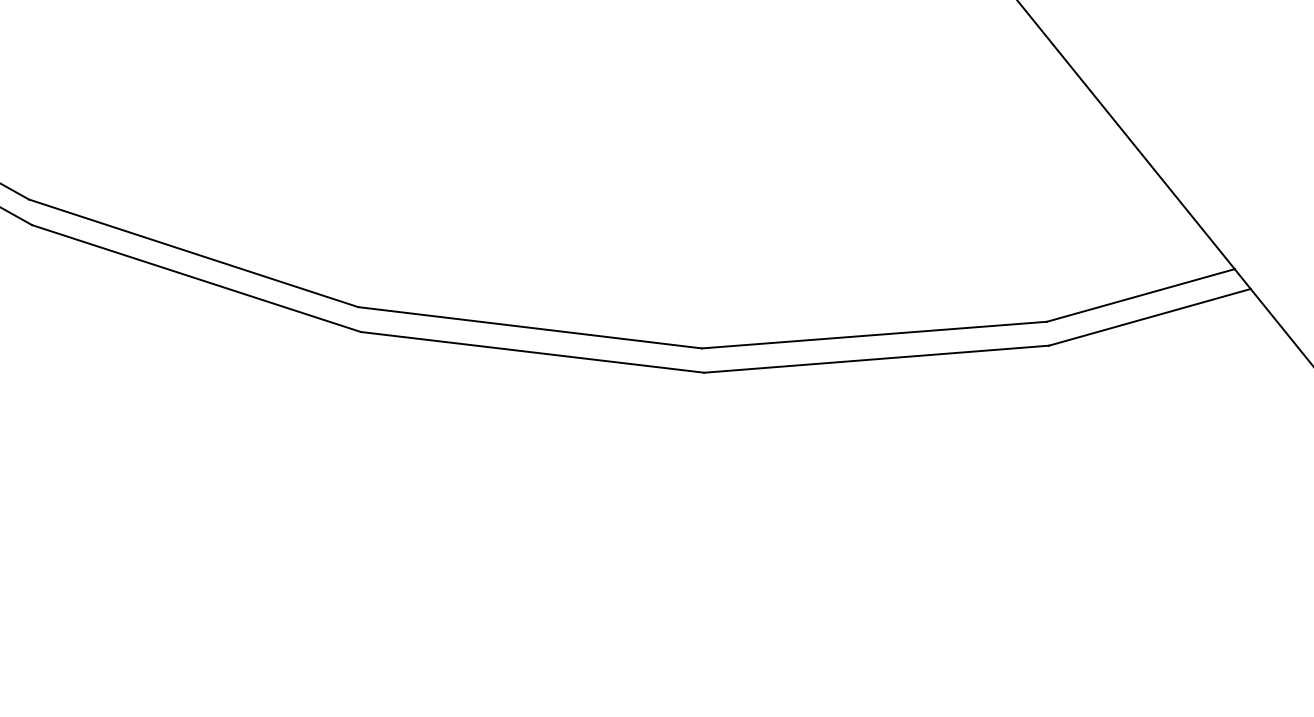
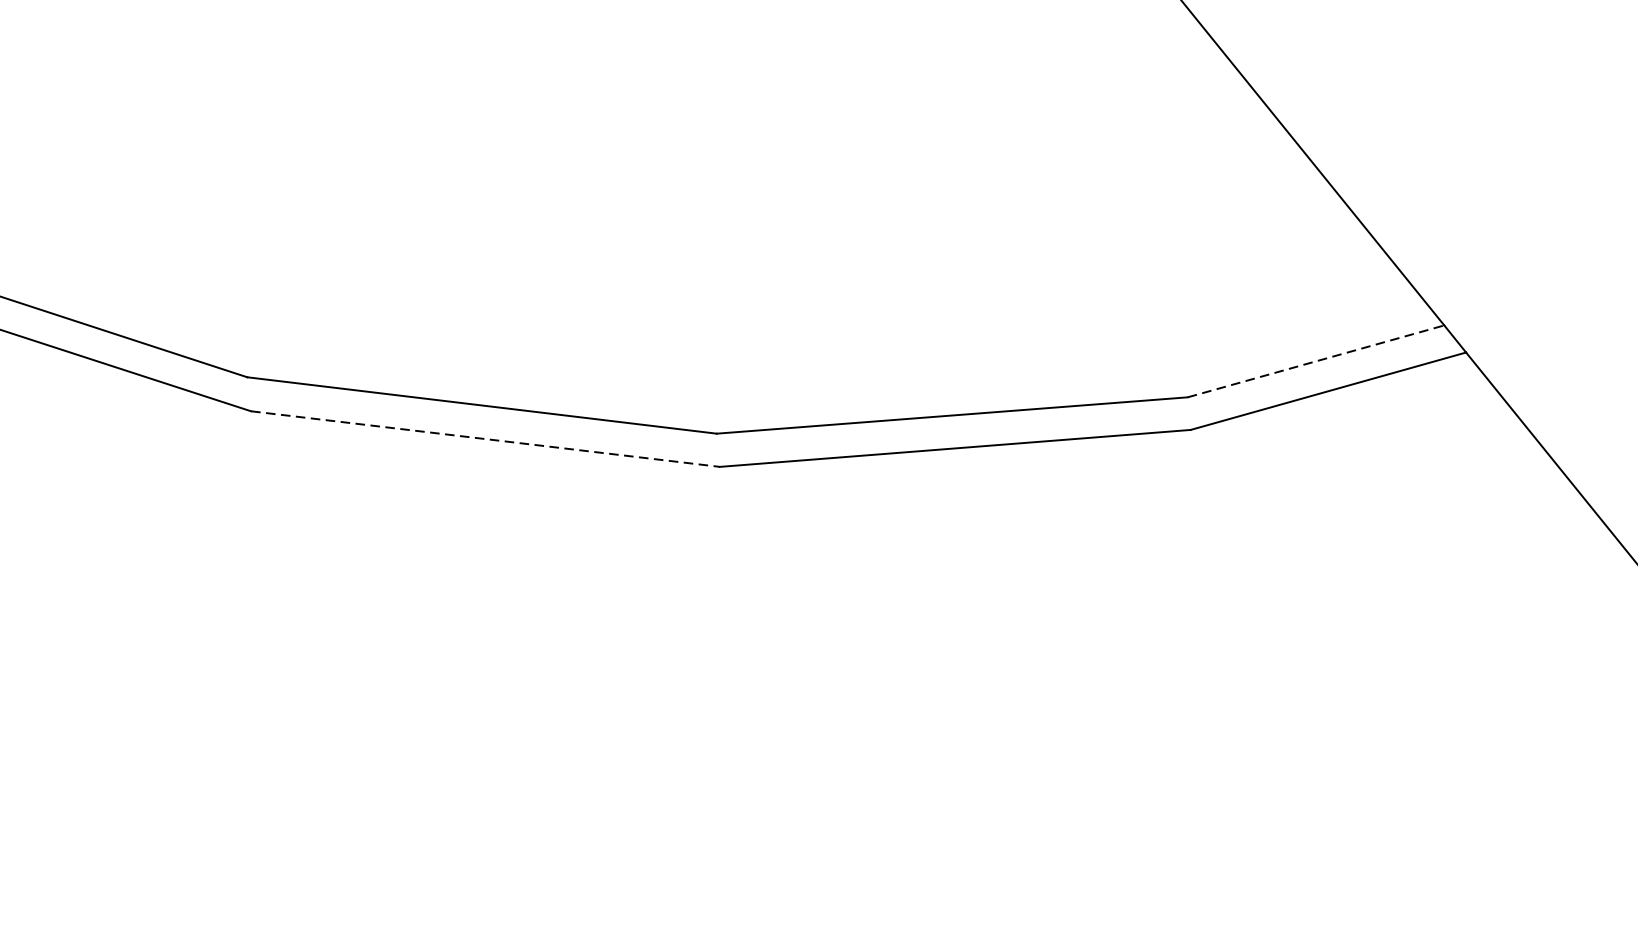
line: (1140, 295) -> (1315, 361), solid -> dashed
line: (532, 352) -> (485, 439), solid -> dashed

